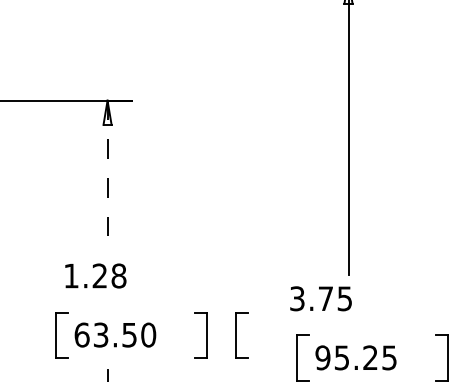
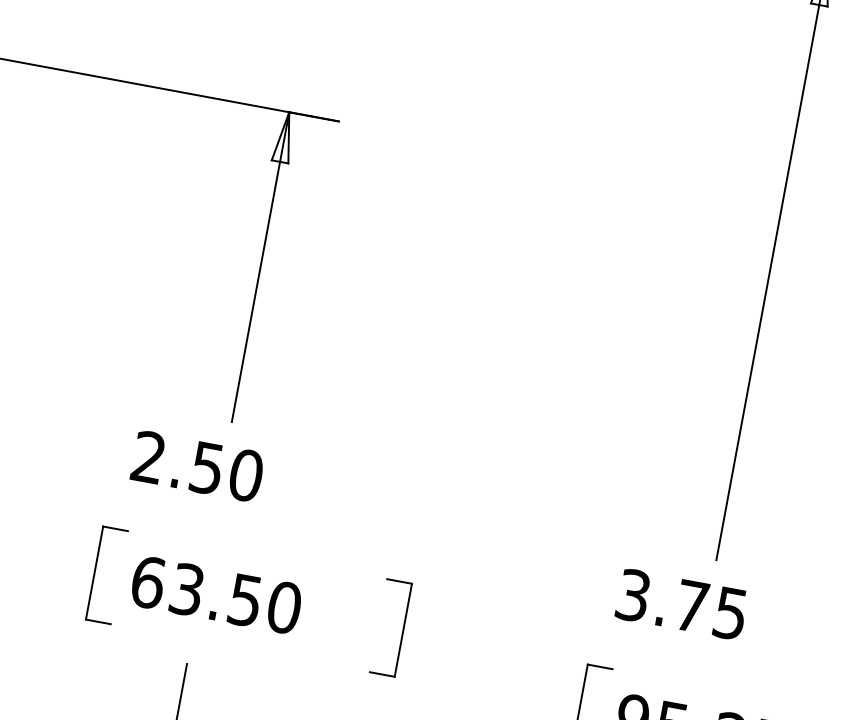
line: (107, 176) -> (260, 267), dashed -> solid
text: (95, 275) -> (198, 465), 1.28 -> 2.50
text: (320, 298) -> (680, 603), moved
part: (241, 335) -> (474, 643), removed

